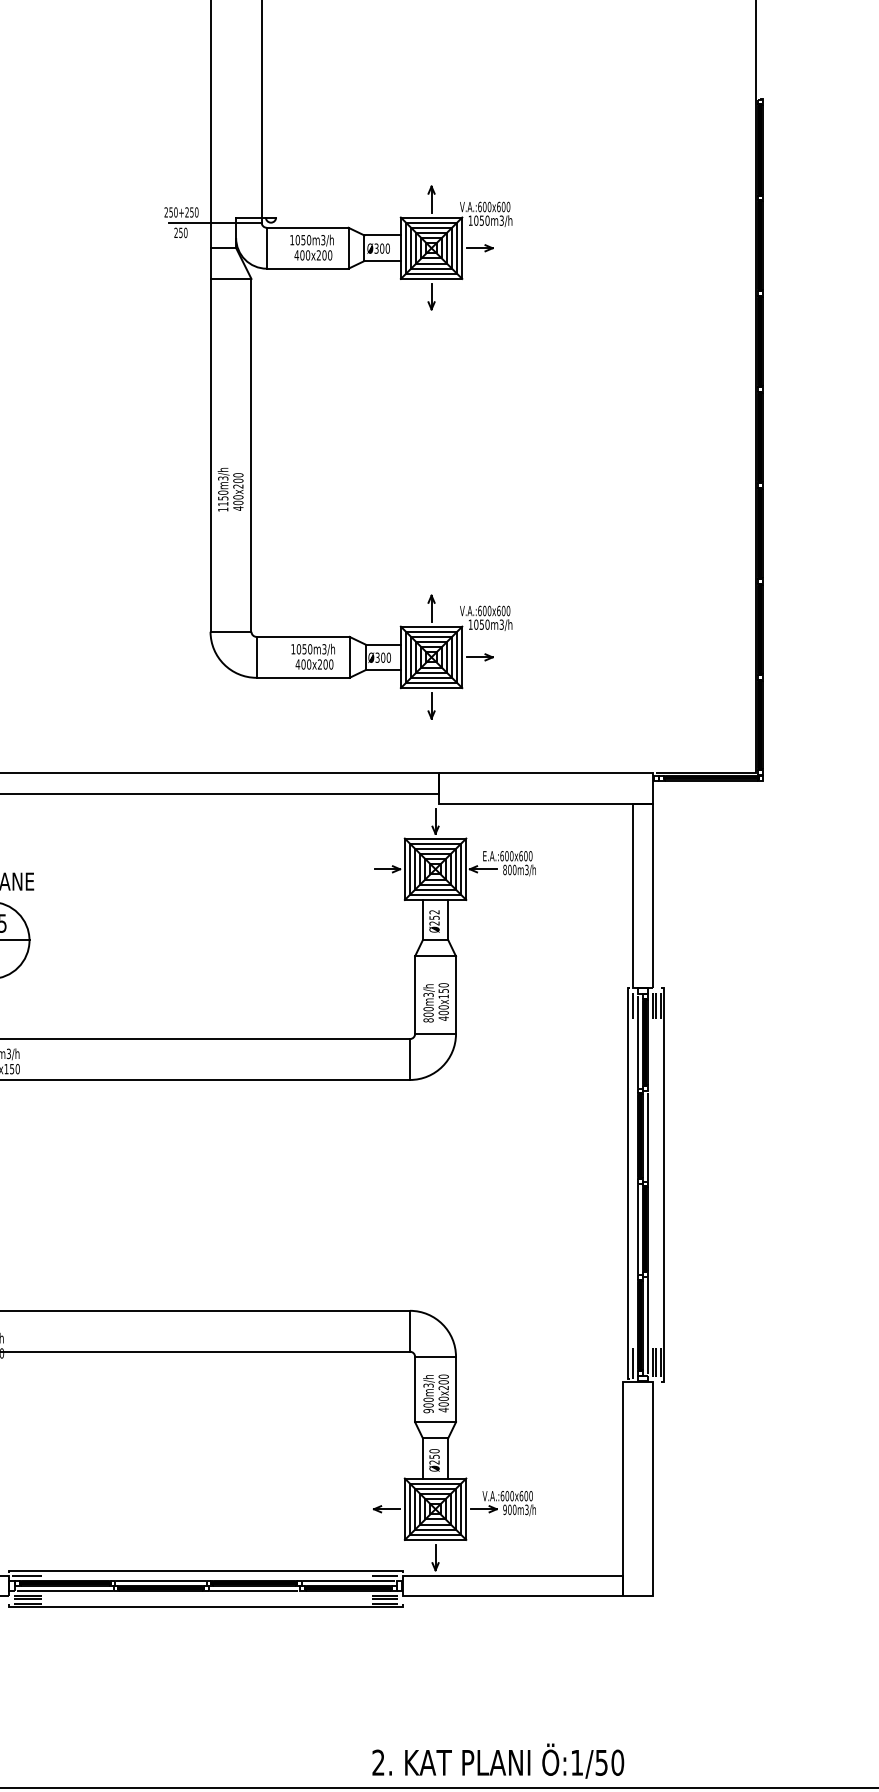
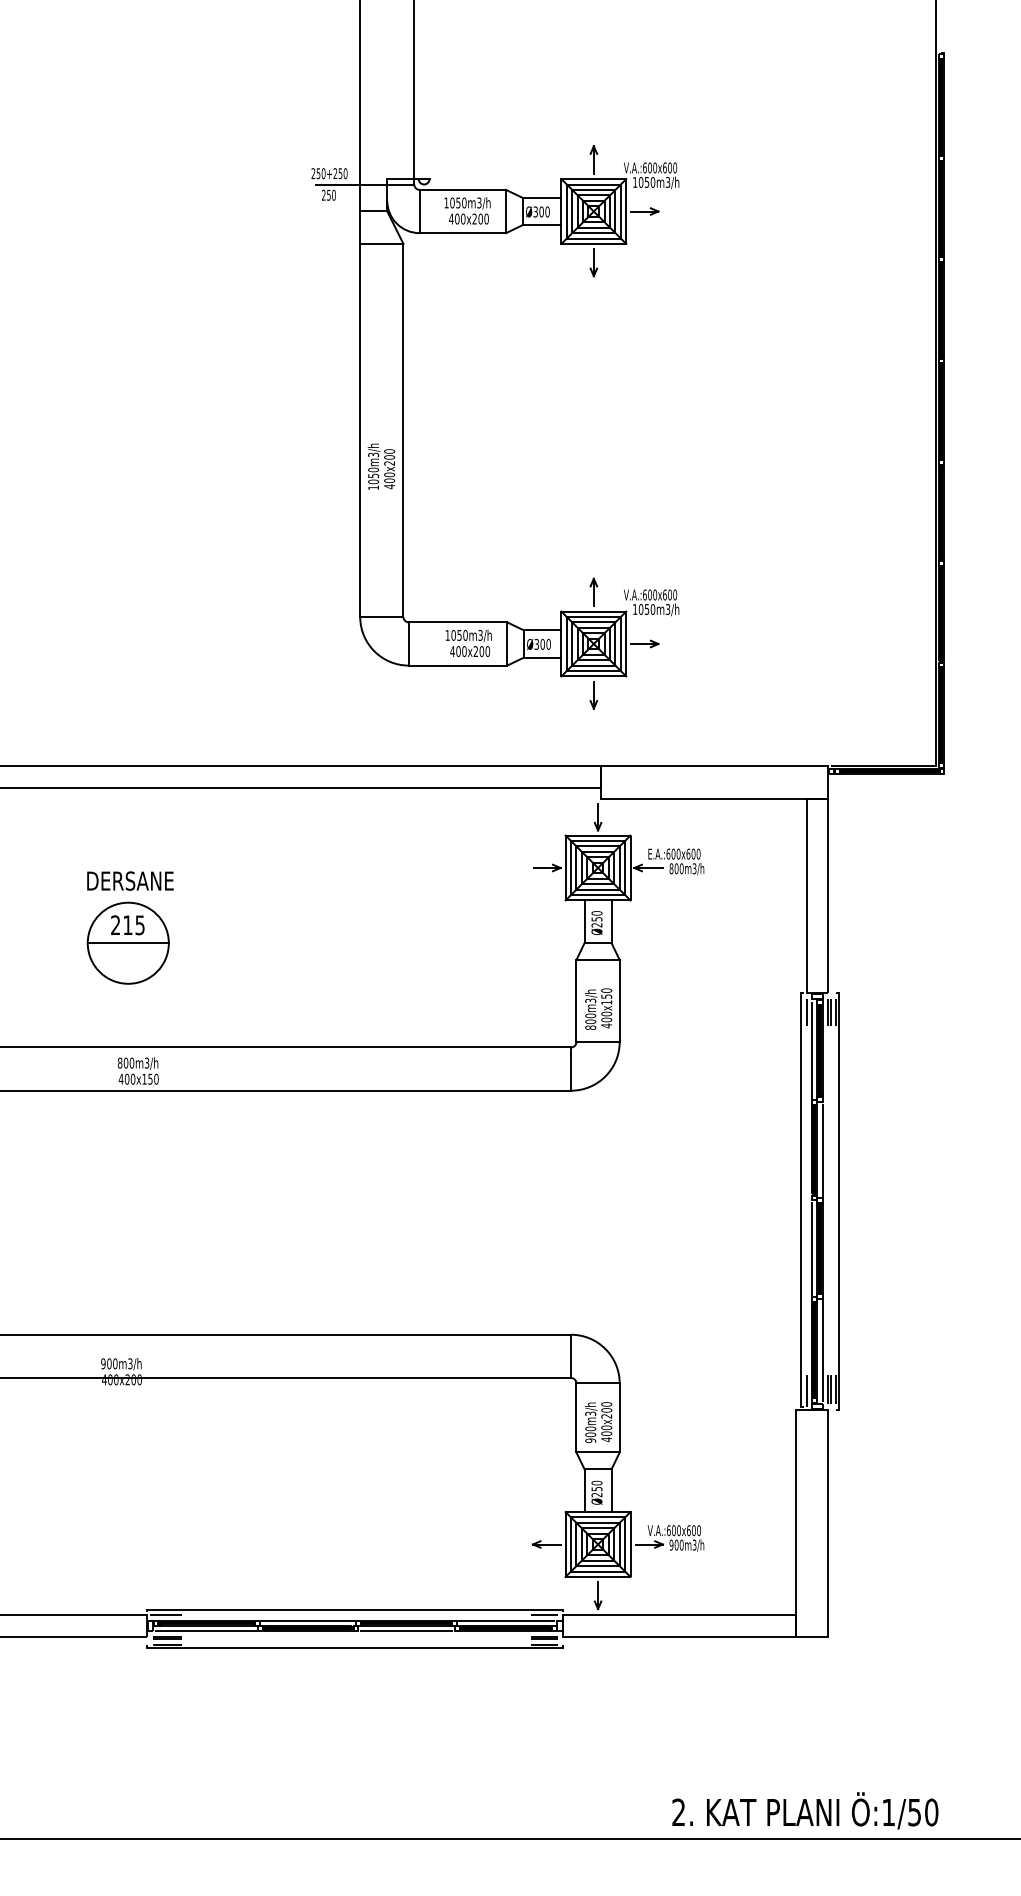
text: (223, 503) -> (373, 481), 1150m3/h -> 1050m3/h
text: (434, 912) -> (596, 913), Ø252 -> Ø250
text: (498, 1760) -> (805, 1810), moved

